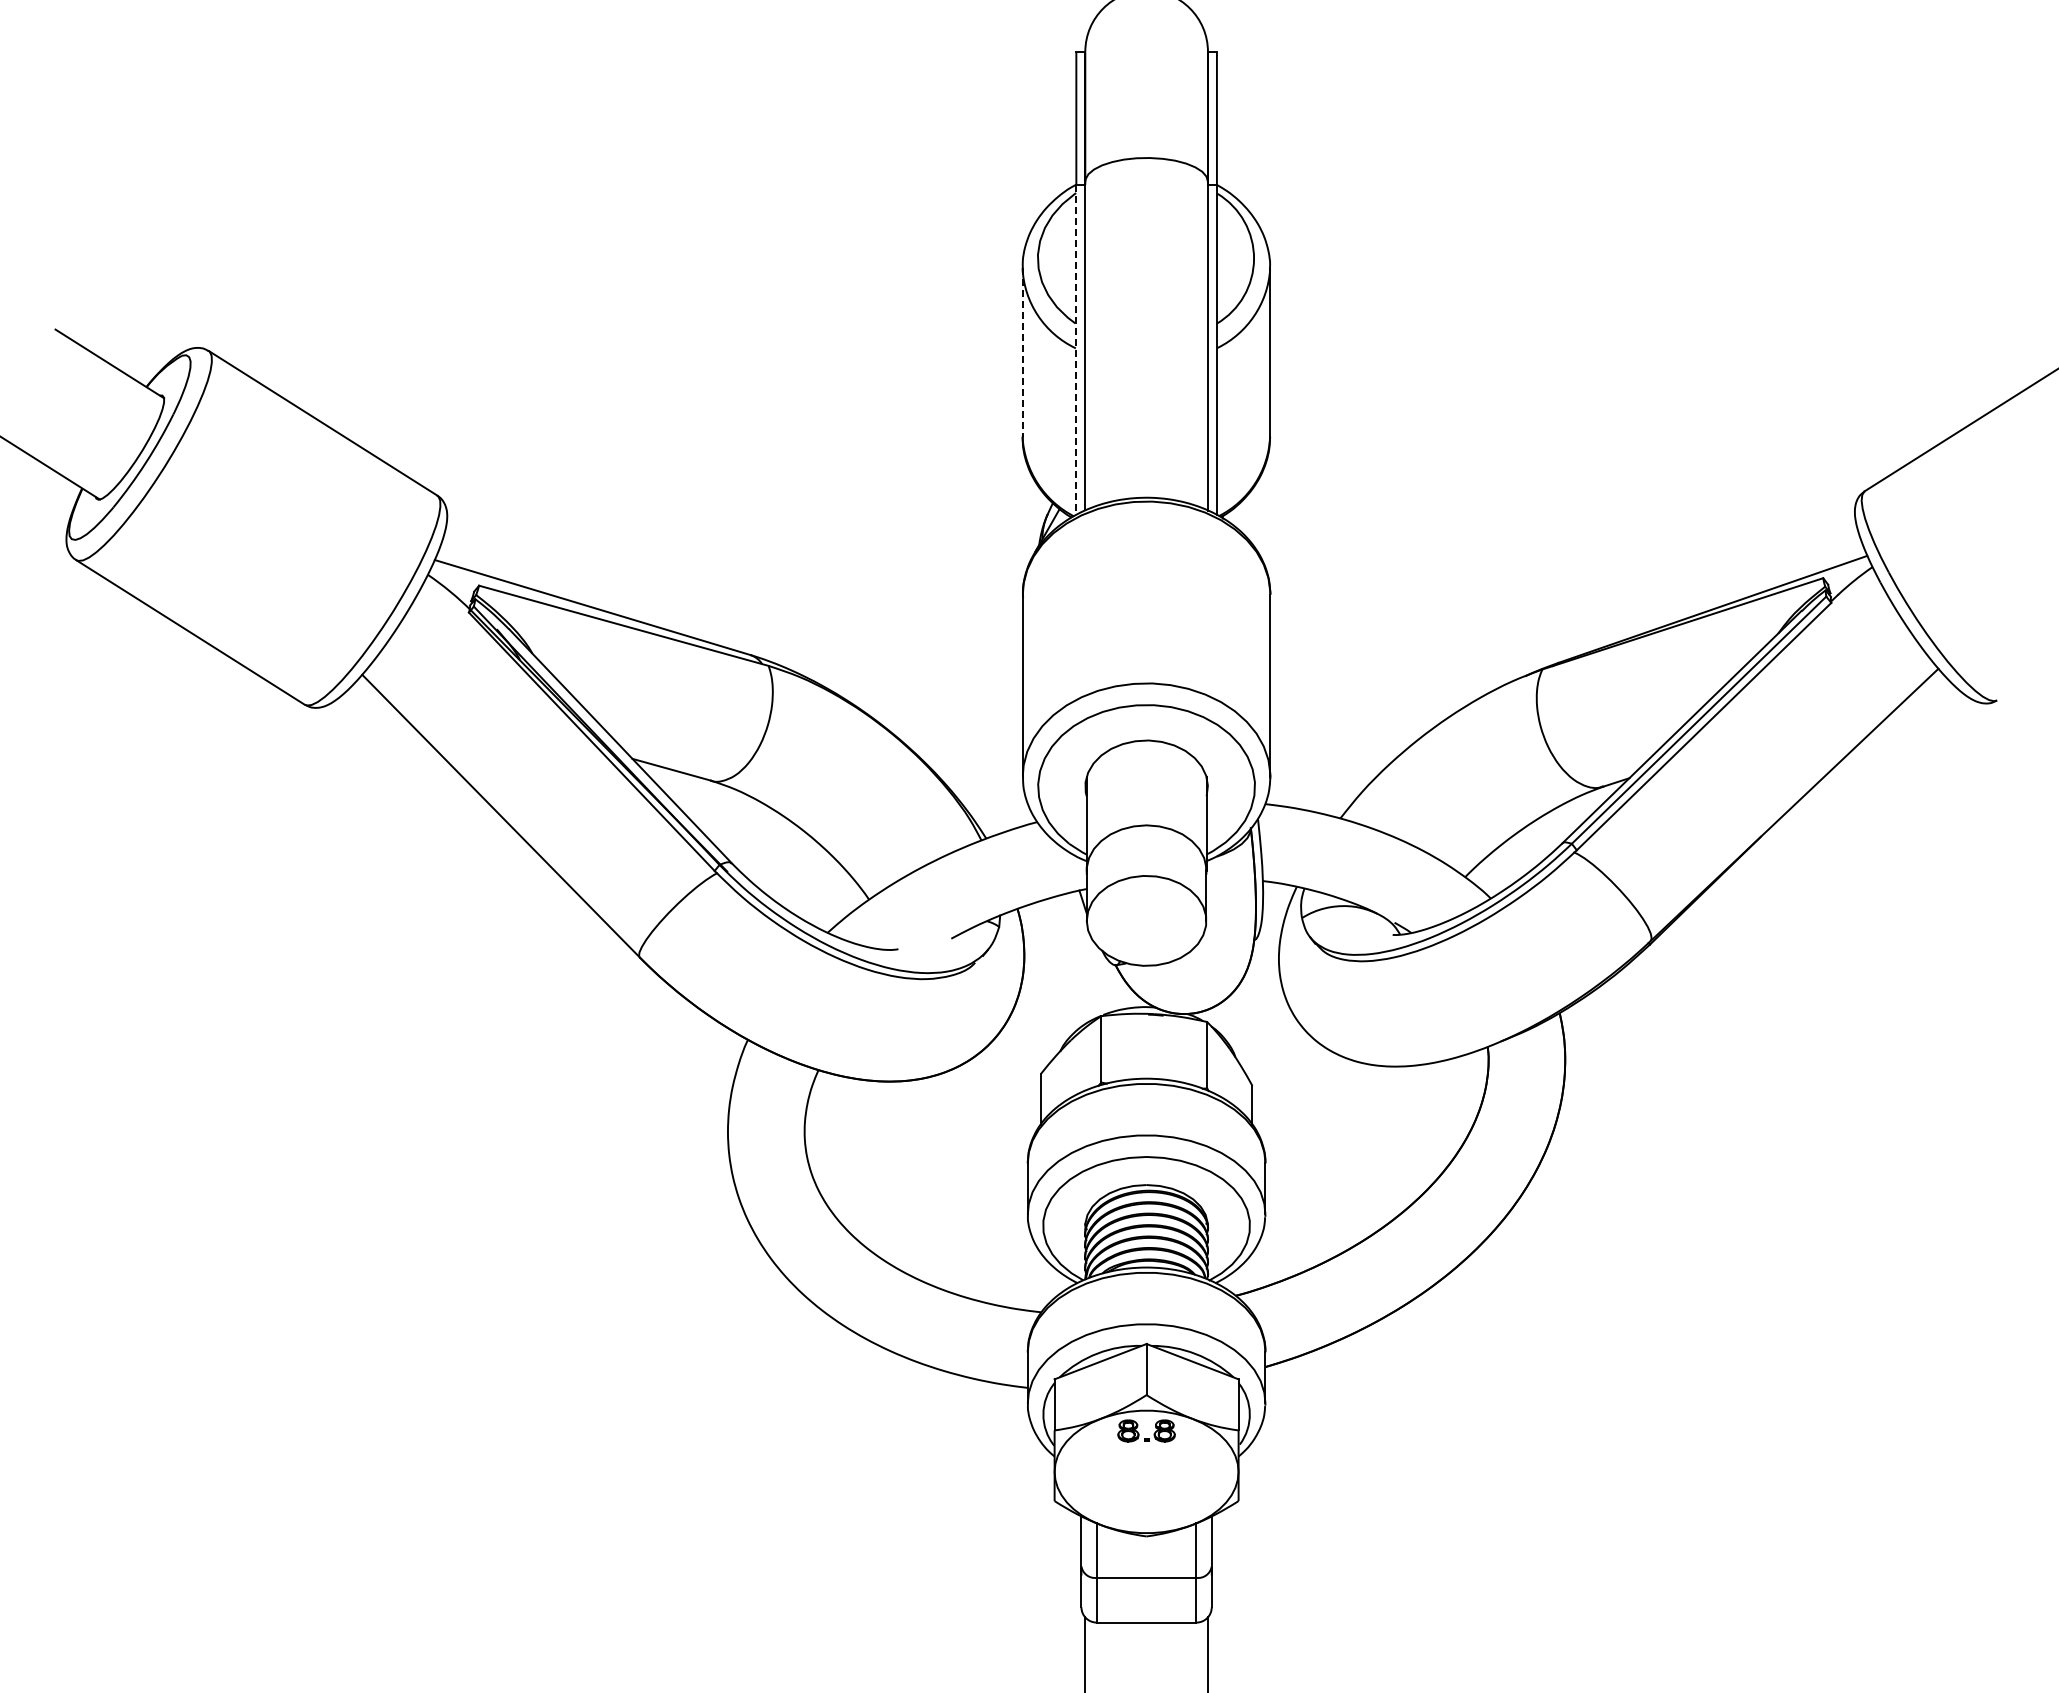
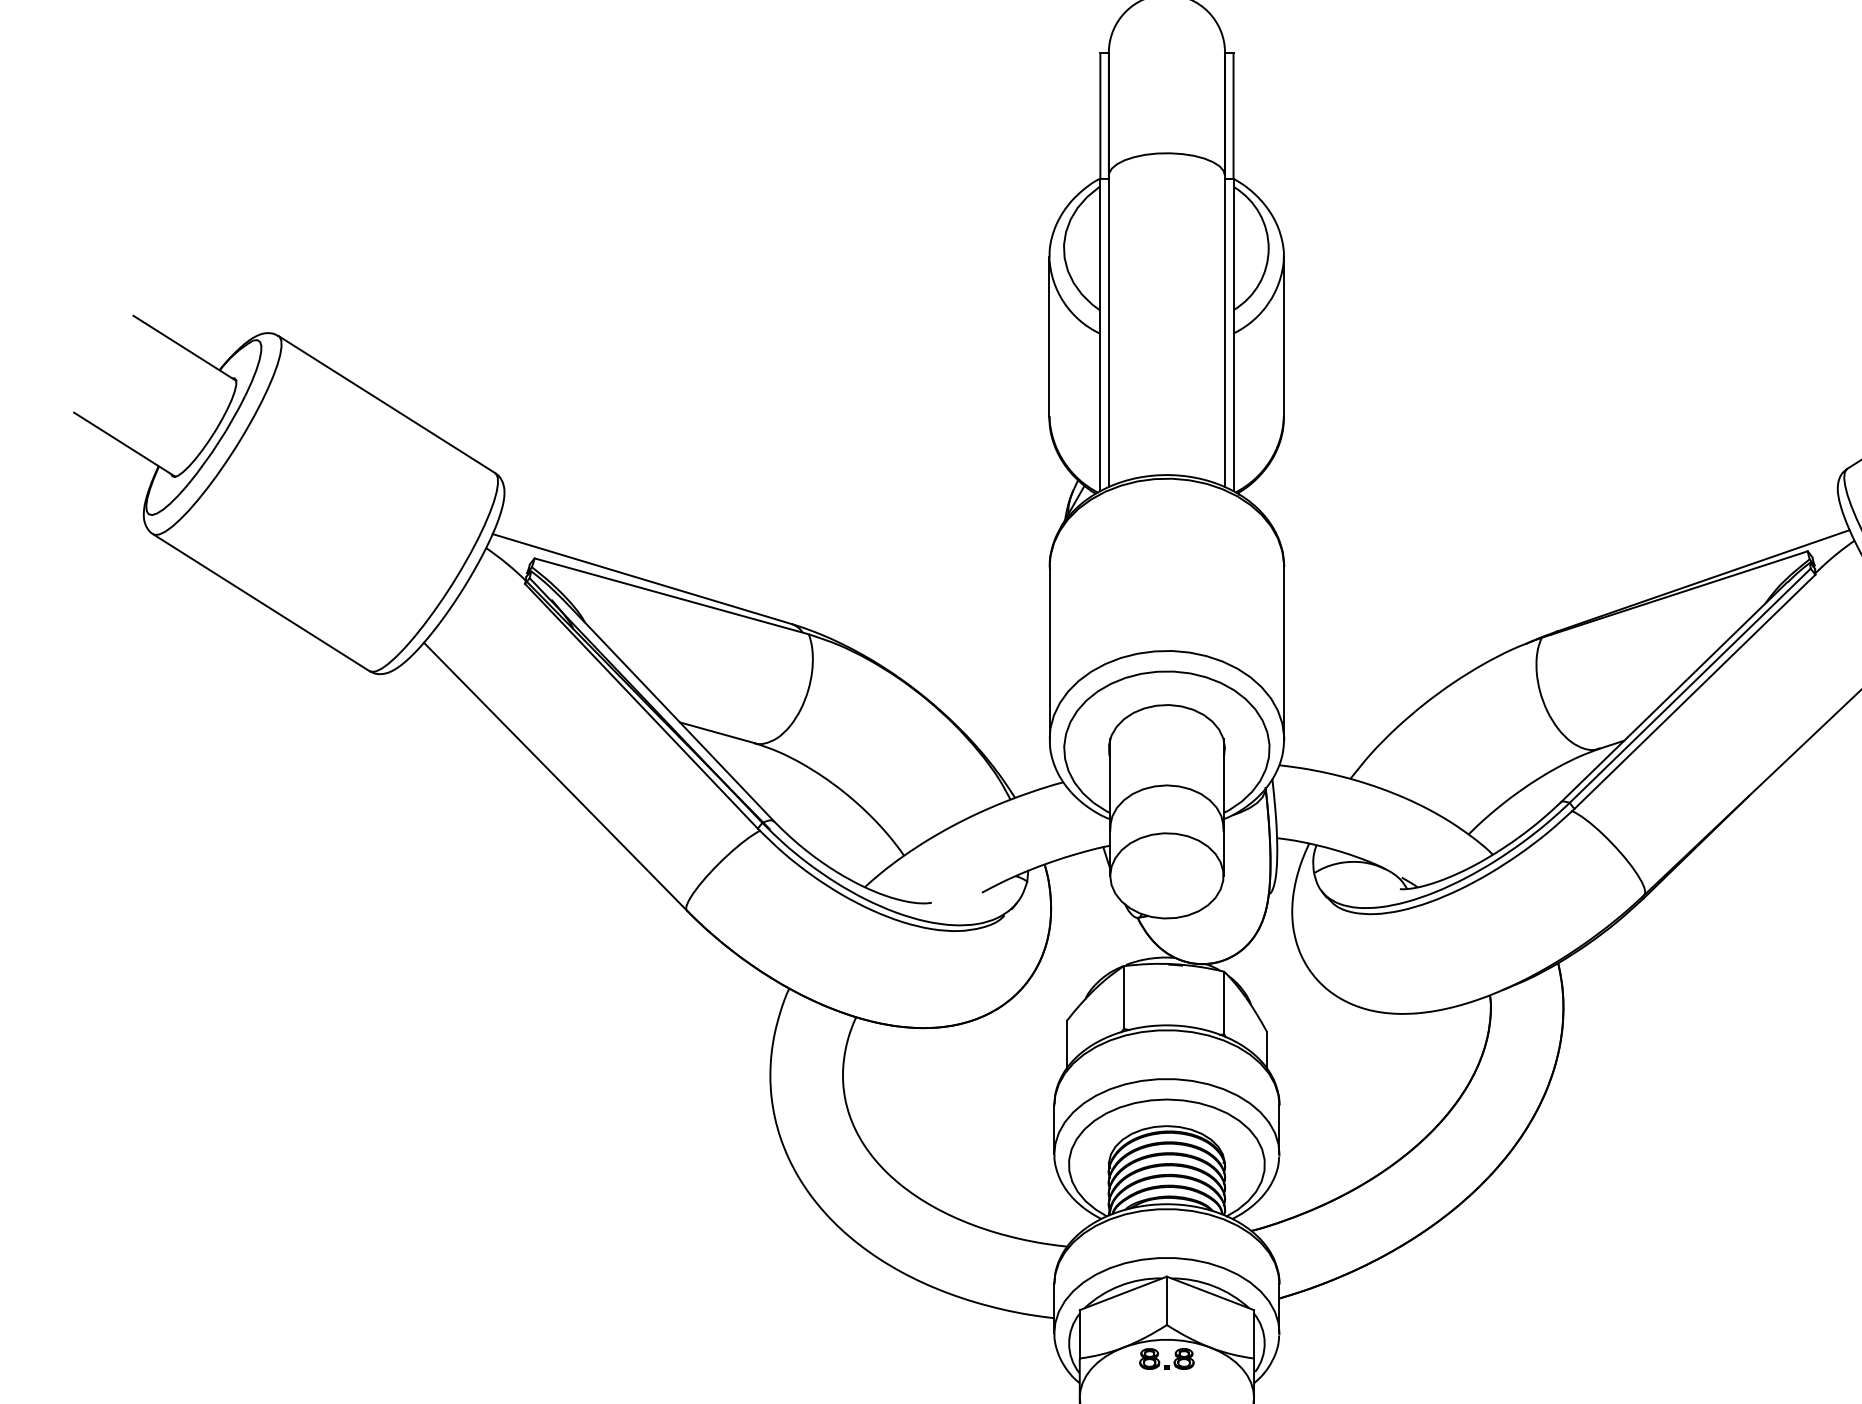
line: (1076, 350) -> (1100, 335), dashed -> solid
line: (1022, 352) -> (1049, 337), dashed -> solid

